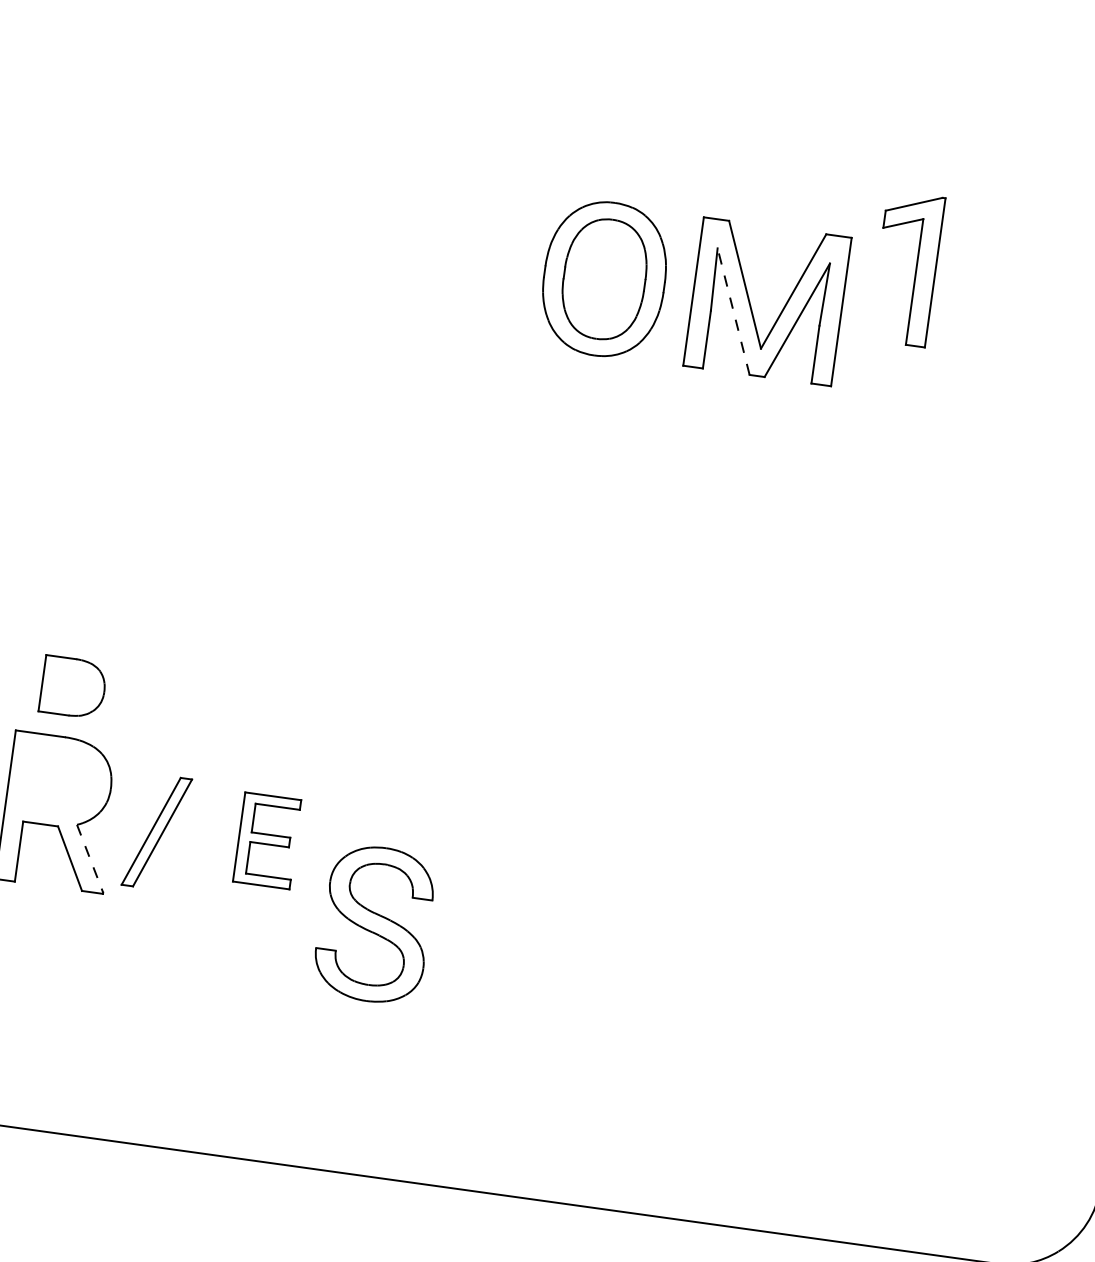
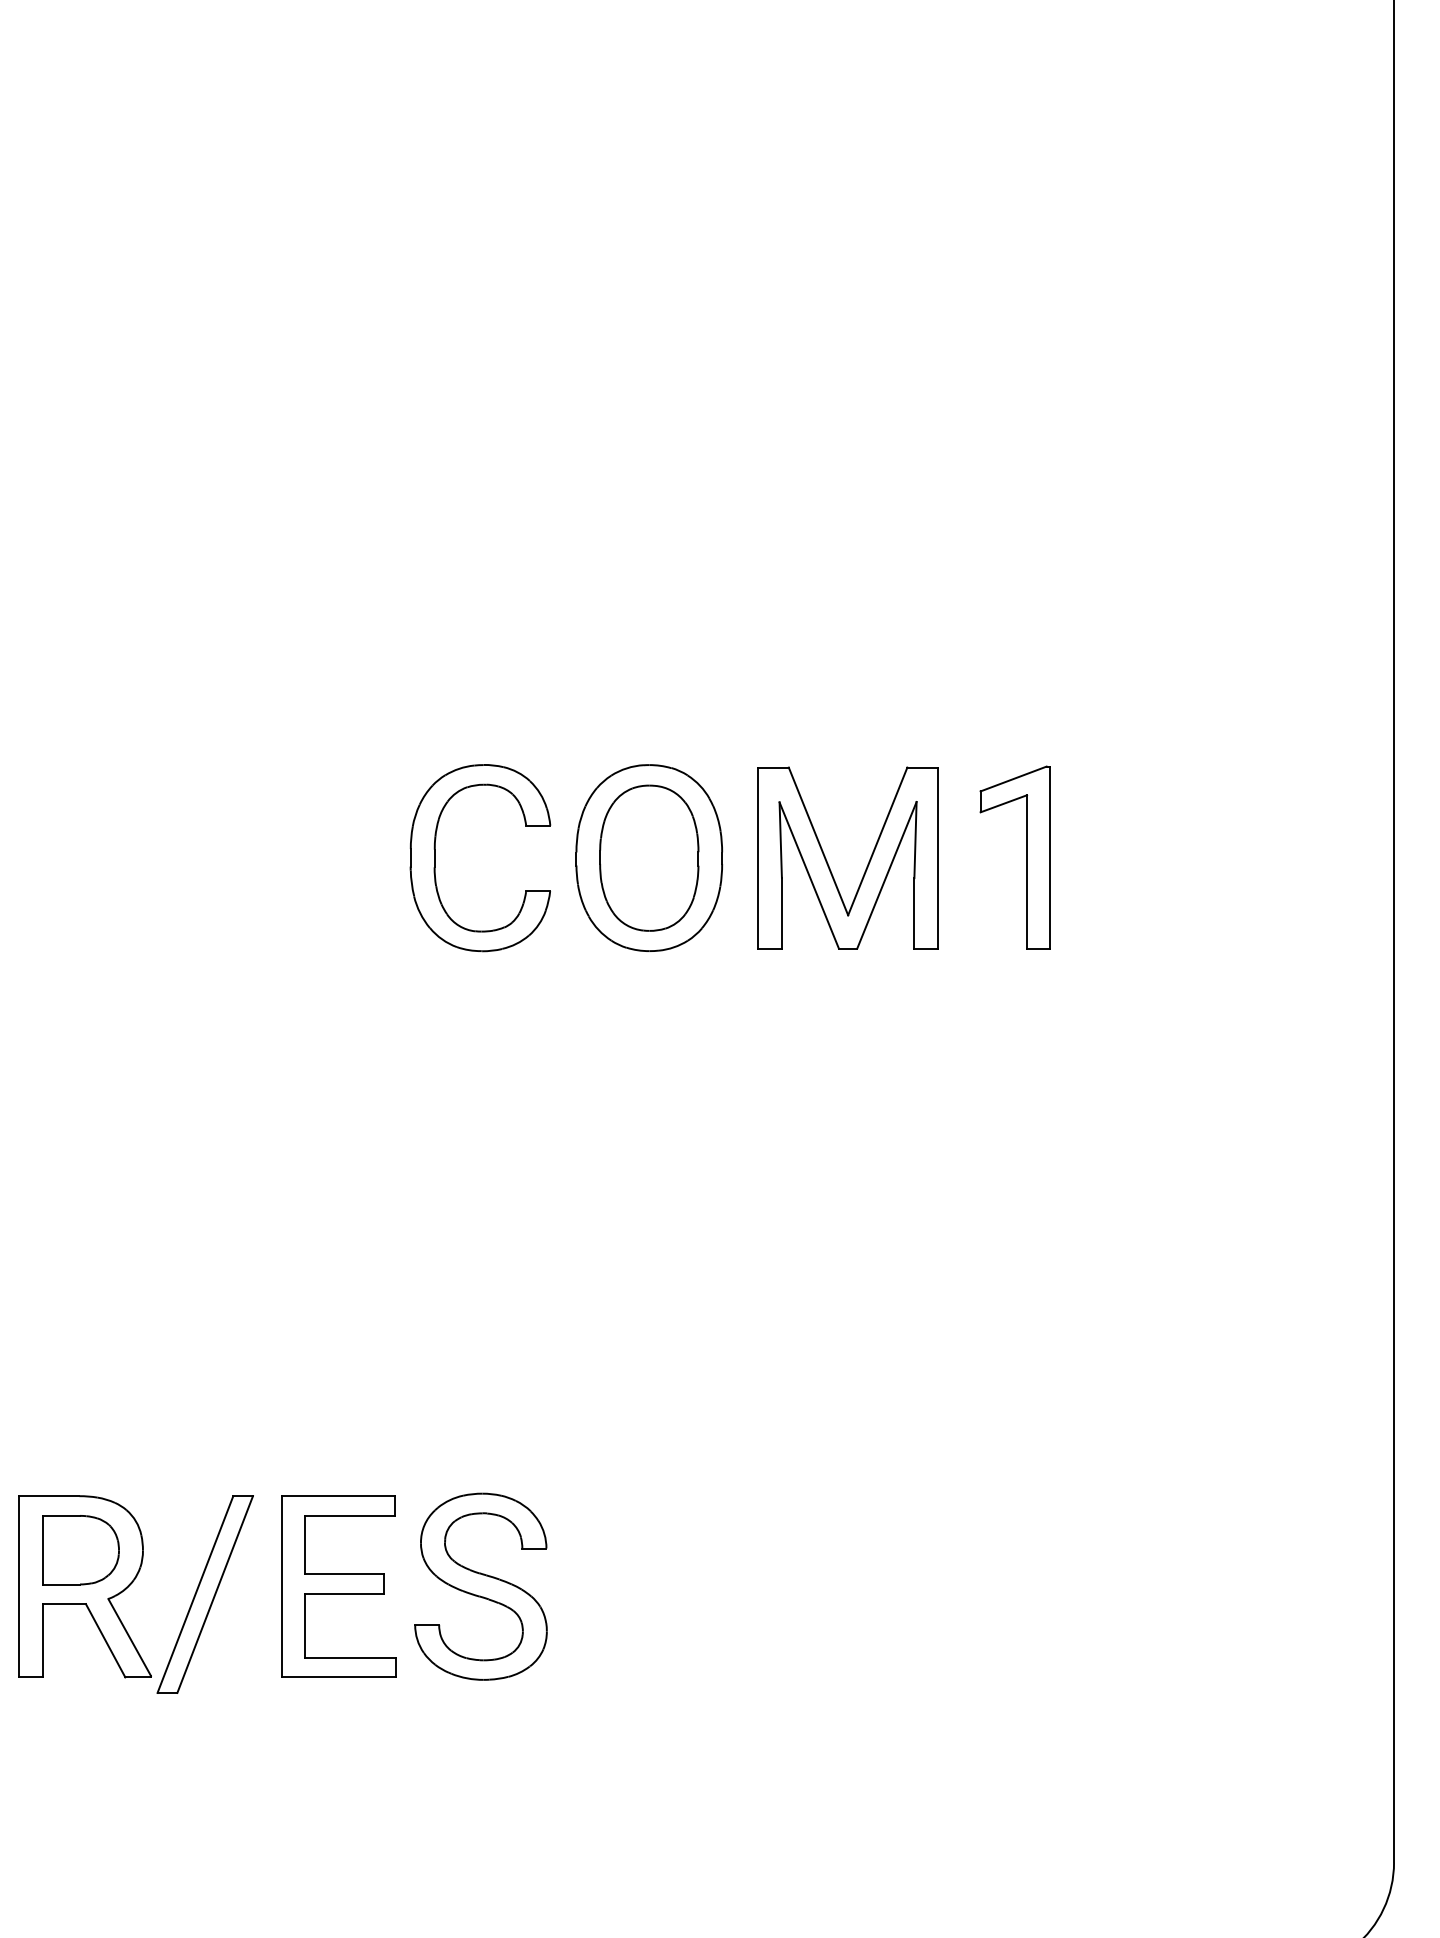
part: (429, 255) -> (435, 858), added
part: (915, 270) -> (1026, 857), moved
line: (733, 311) -> (809, 875), dashed -> solid
part: (72, 687) -> (80, 1550), moved
part: (156, 832) -> (204, 1594), size x1.43
part: (267, 840) -> (338, 1586), size x1.67
line: (89, 858) -> (129, 1637), dashed -> solid
part: (374, 924) -> (480, 1586), moved

